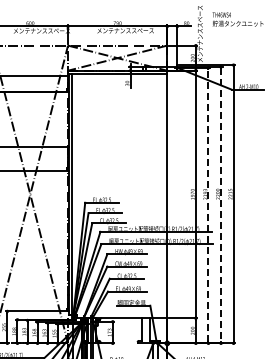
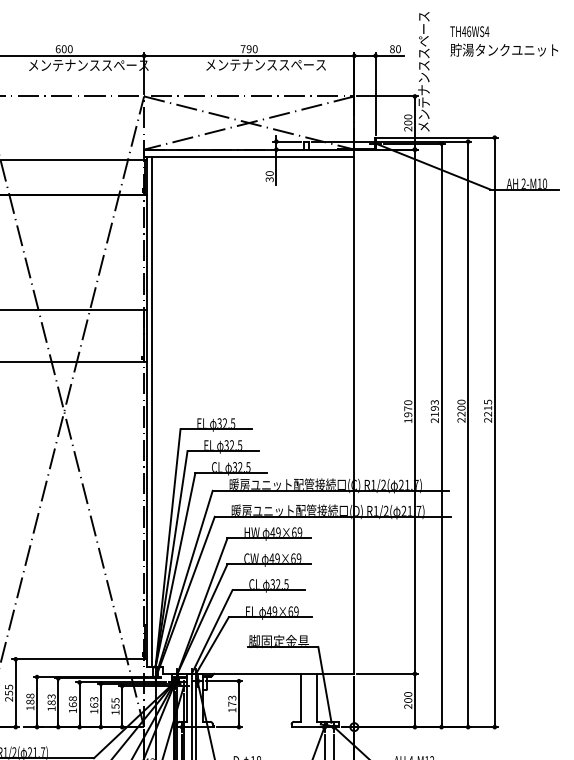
line: (208, 205) -> (441, 435), dashed -> solid
line: (221, 205) -> (469, 435), dashed -> solid

